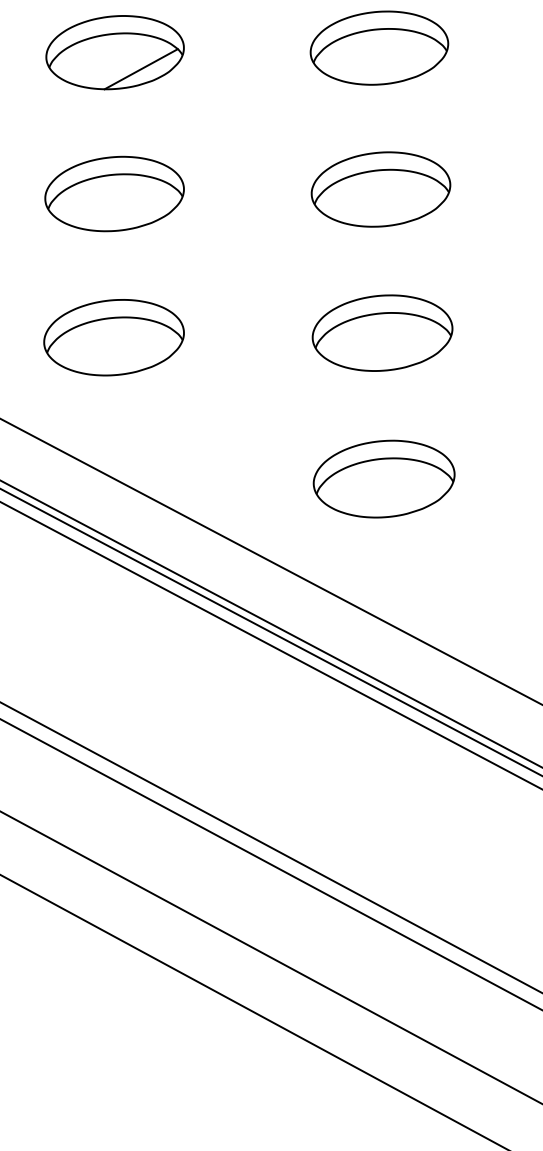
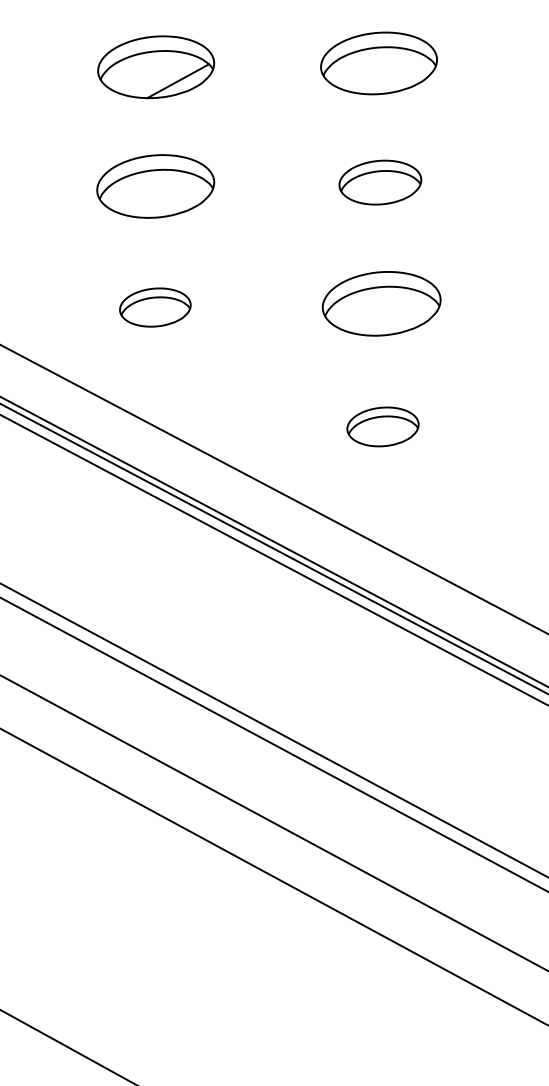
part: (381, 189) -> (380, 182), size x0.7
part: (114, 337) -> (155, 307), size x0.6
part: (383, 478) -> (382, 426), size x0.6

